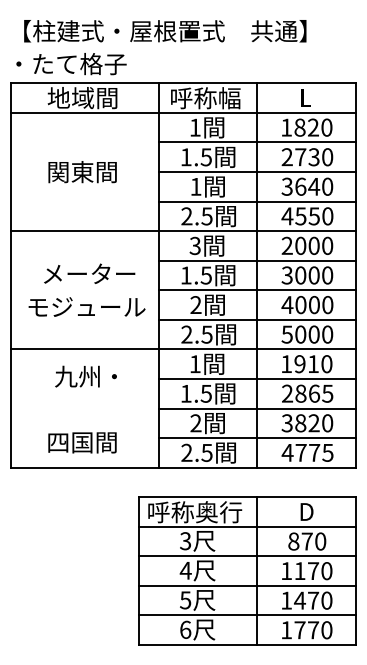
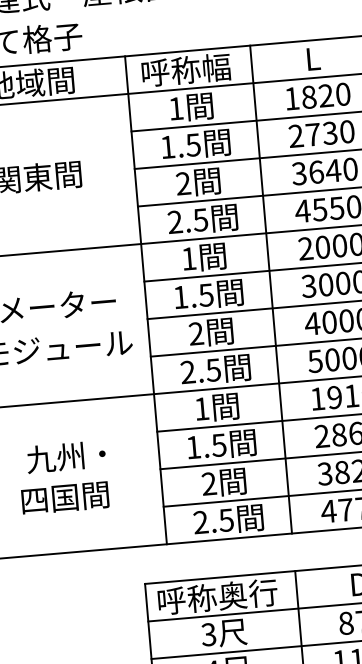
text: (195, 186) -> (182, 183), 1 -> 2
text: (194, 245) -> (187, 258), 3 -> 1
text: (85, 376) -> (65, 456), moved
text: (82, 442) -> (65, 497), moved

